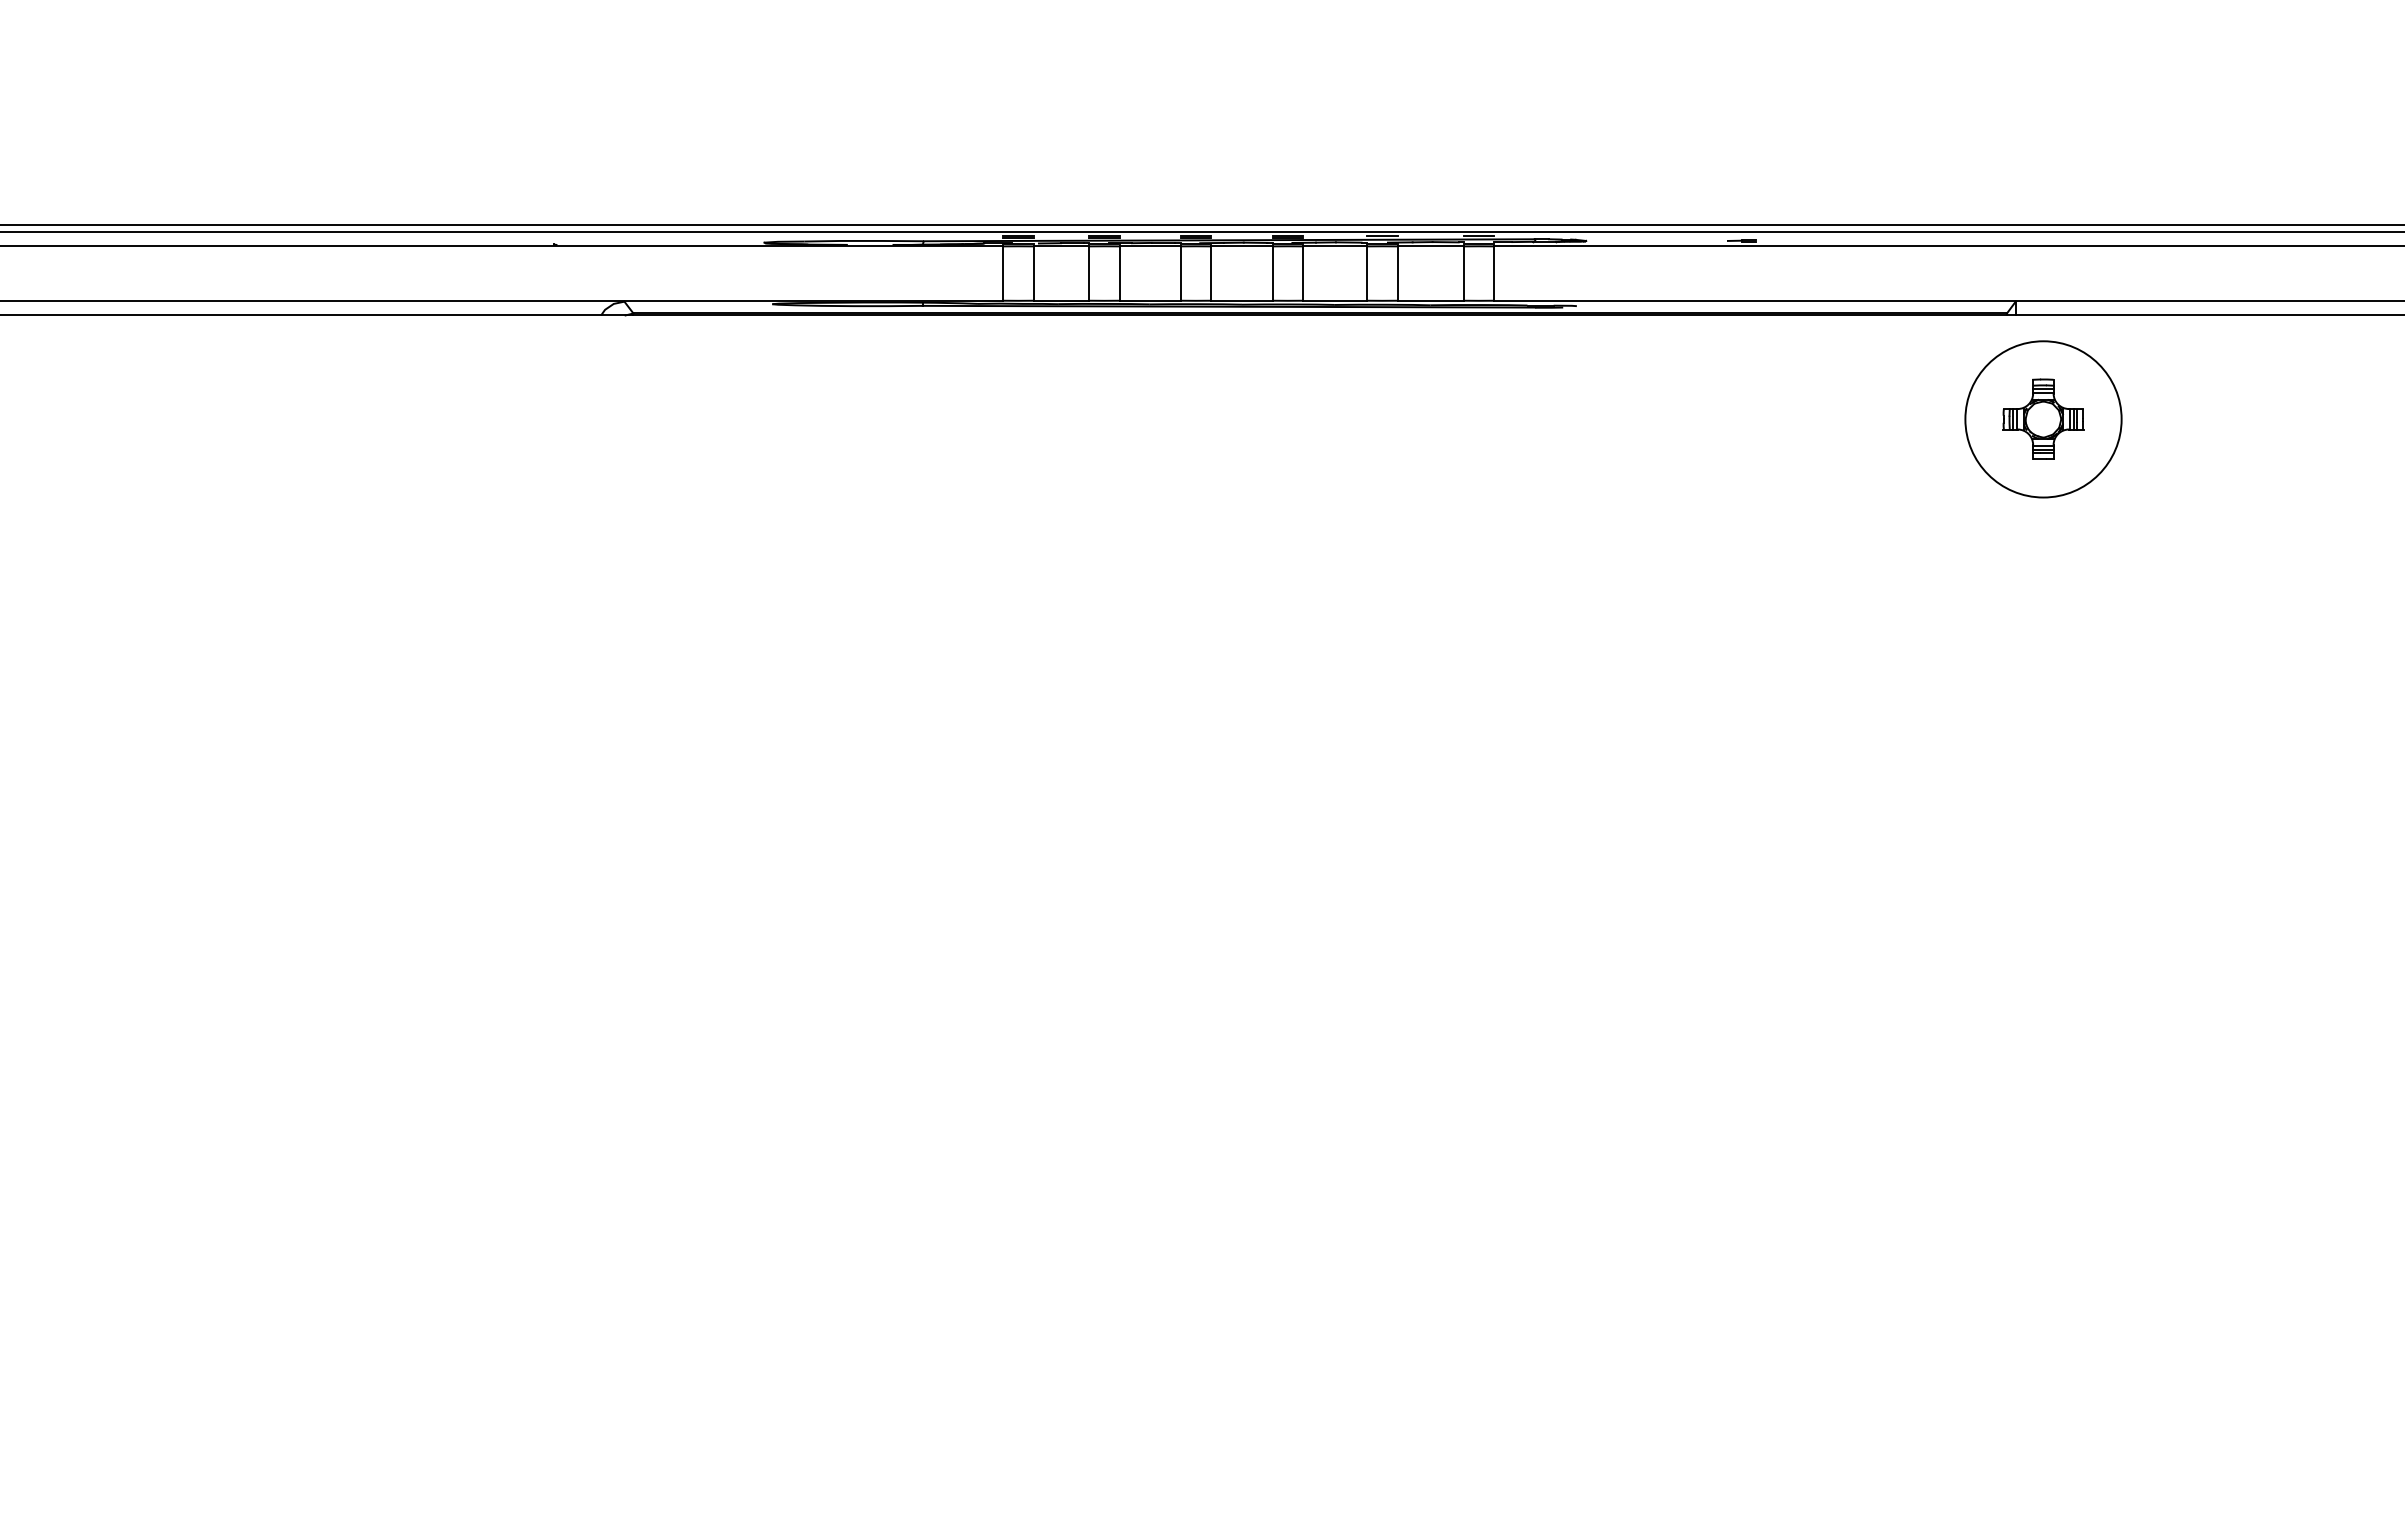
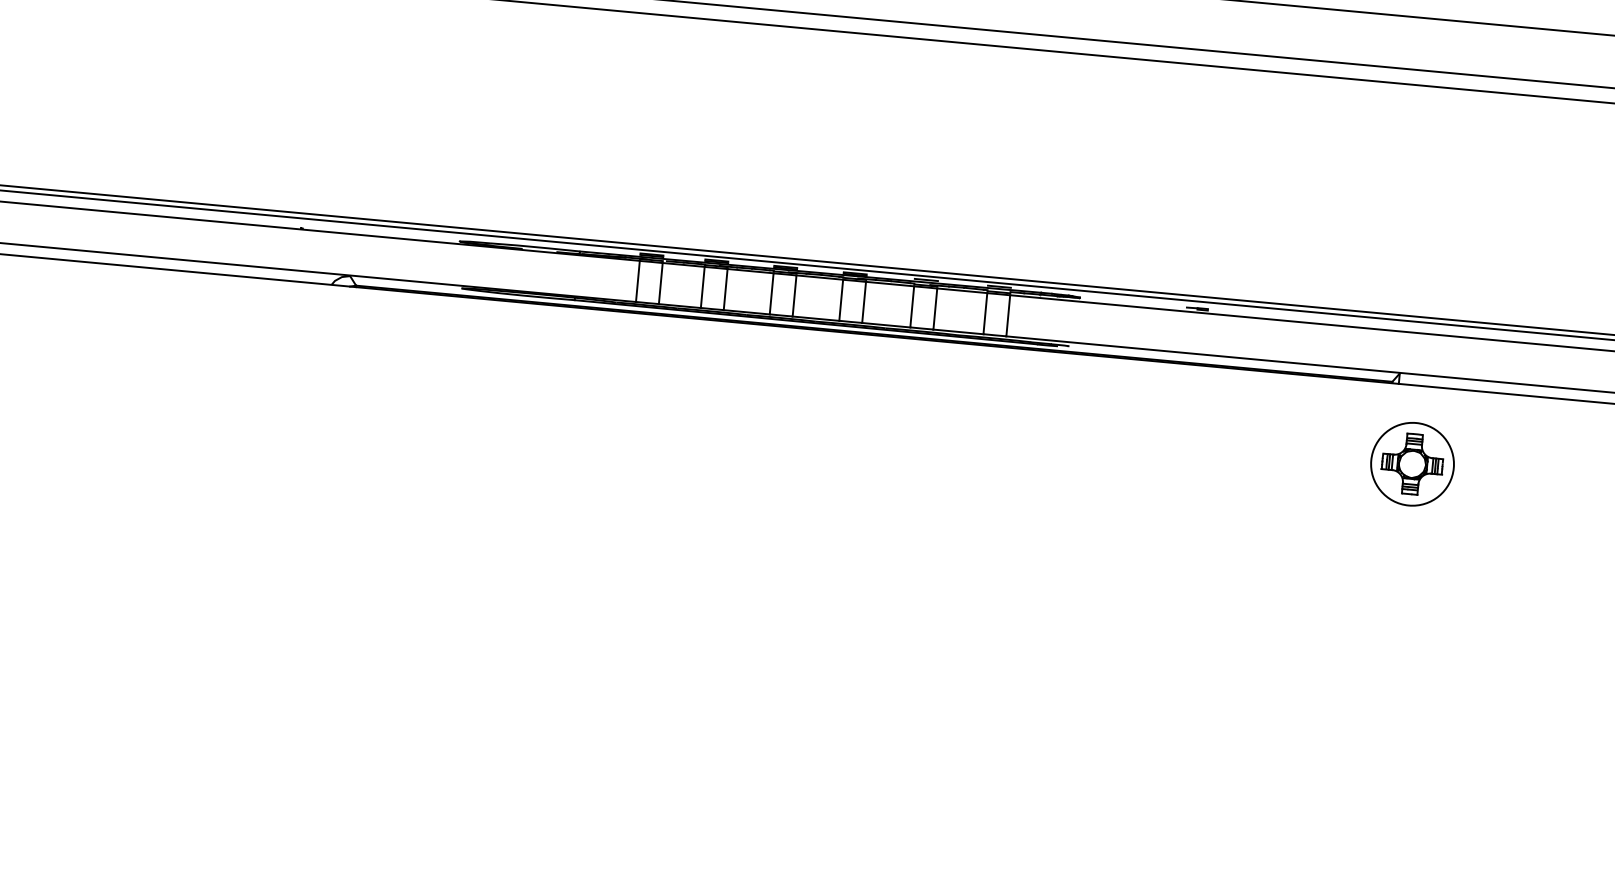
circle: (2043, 419) -> (1412, 464), size x0.7

